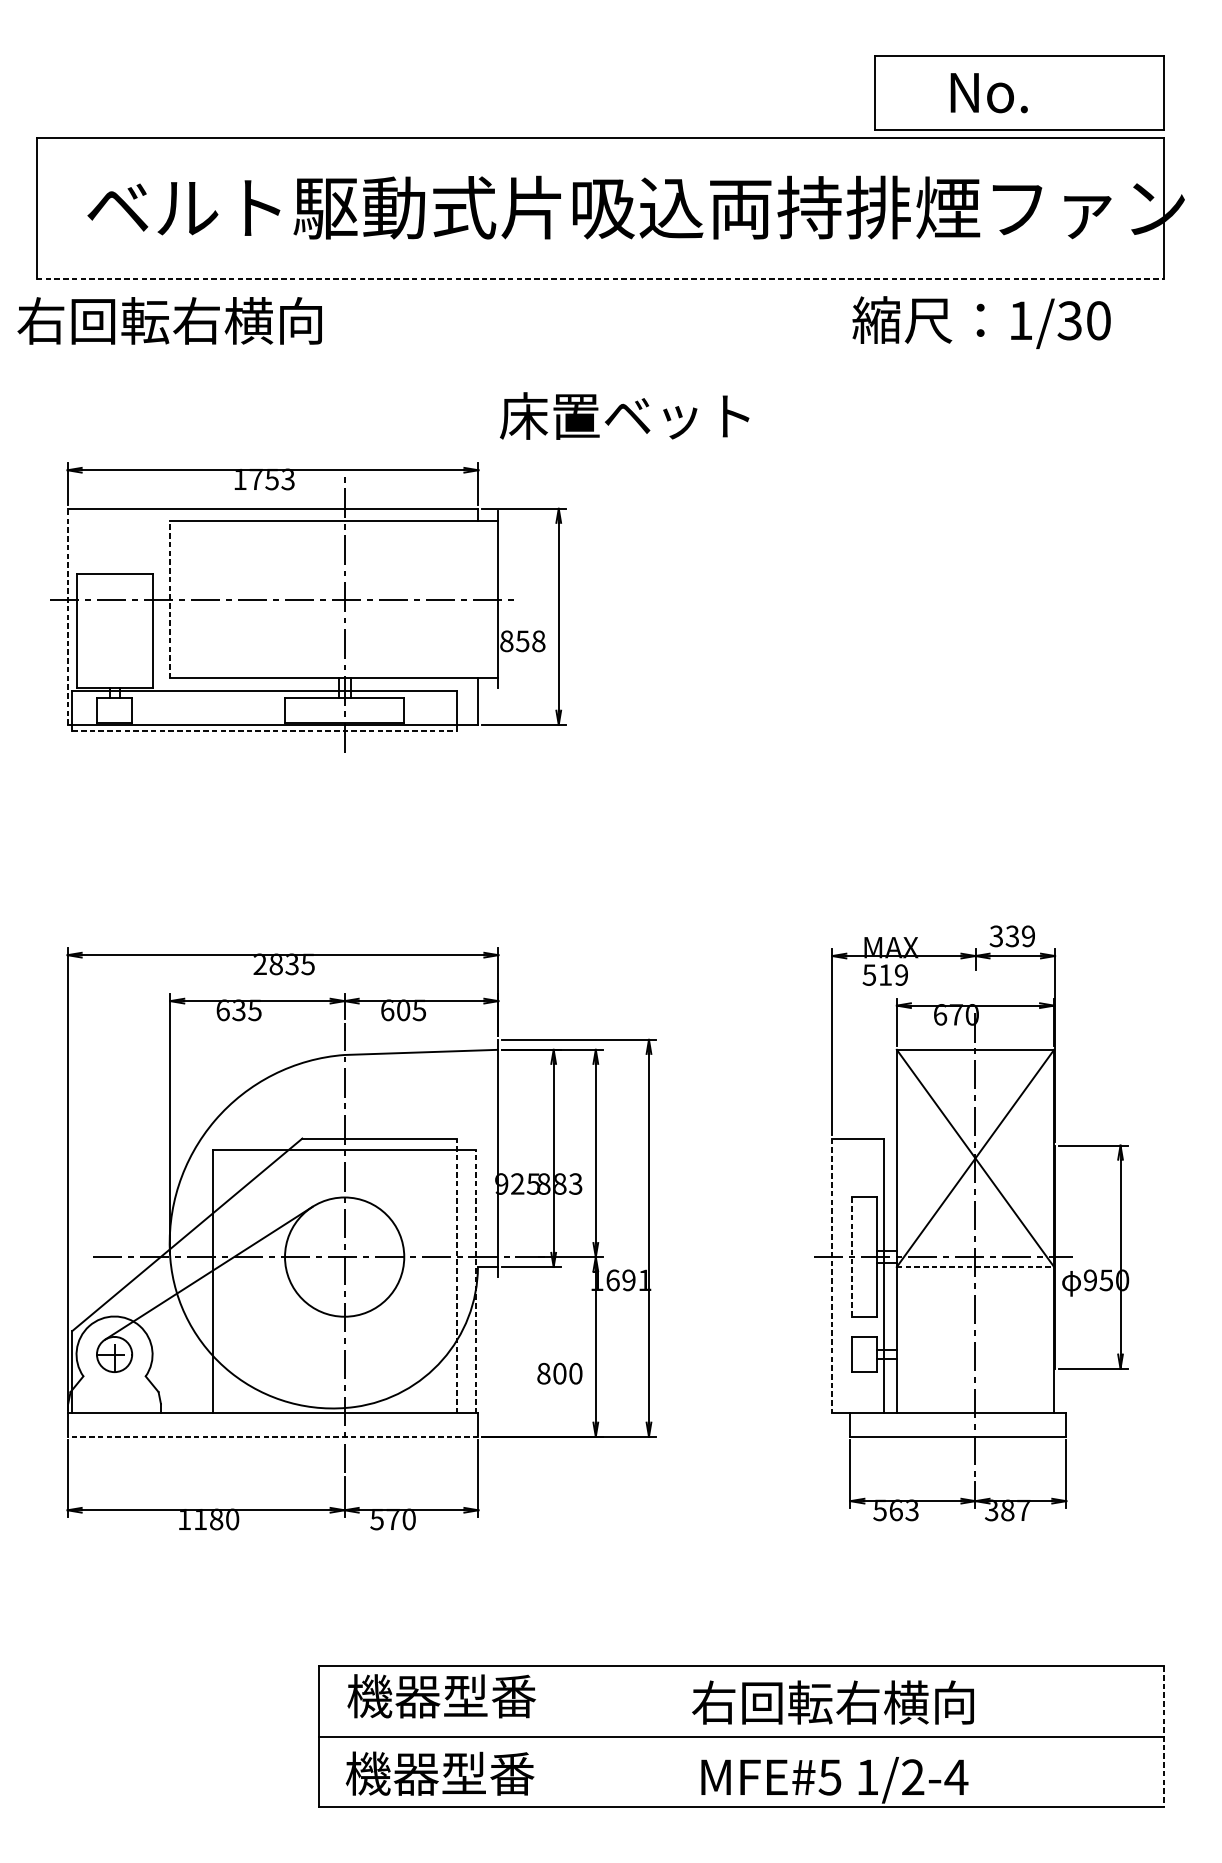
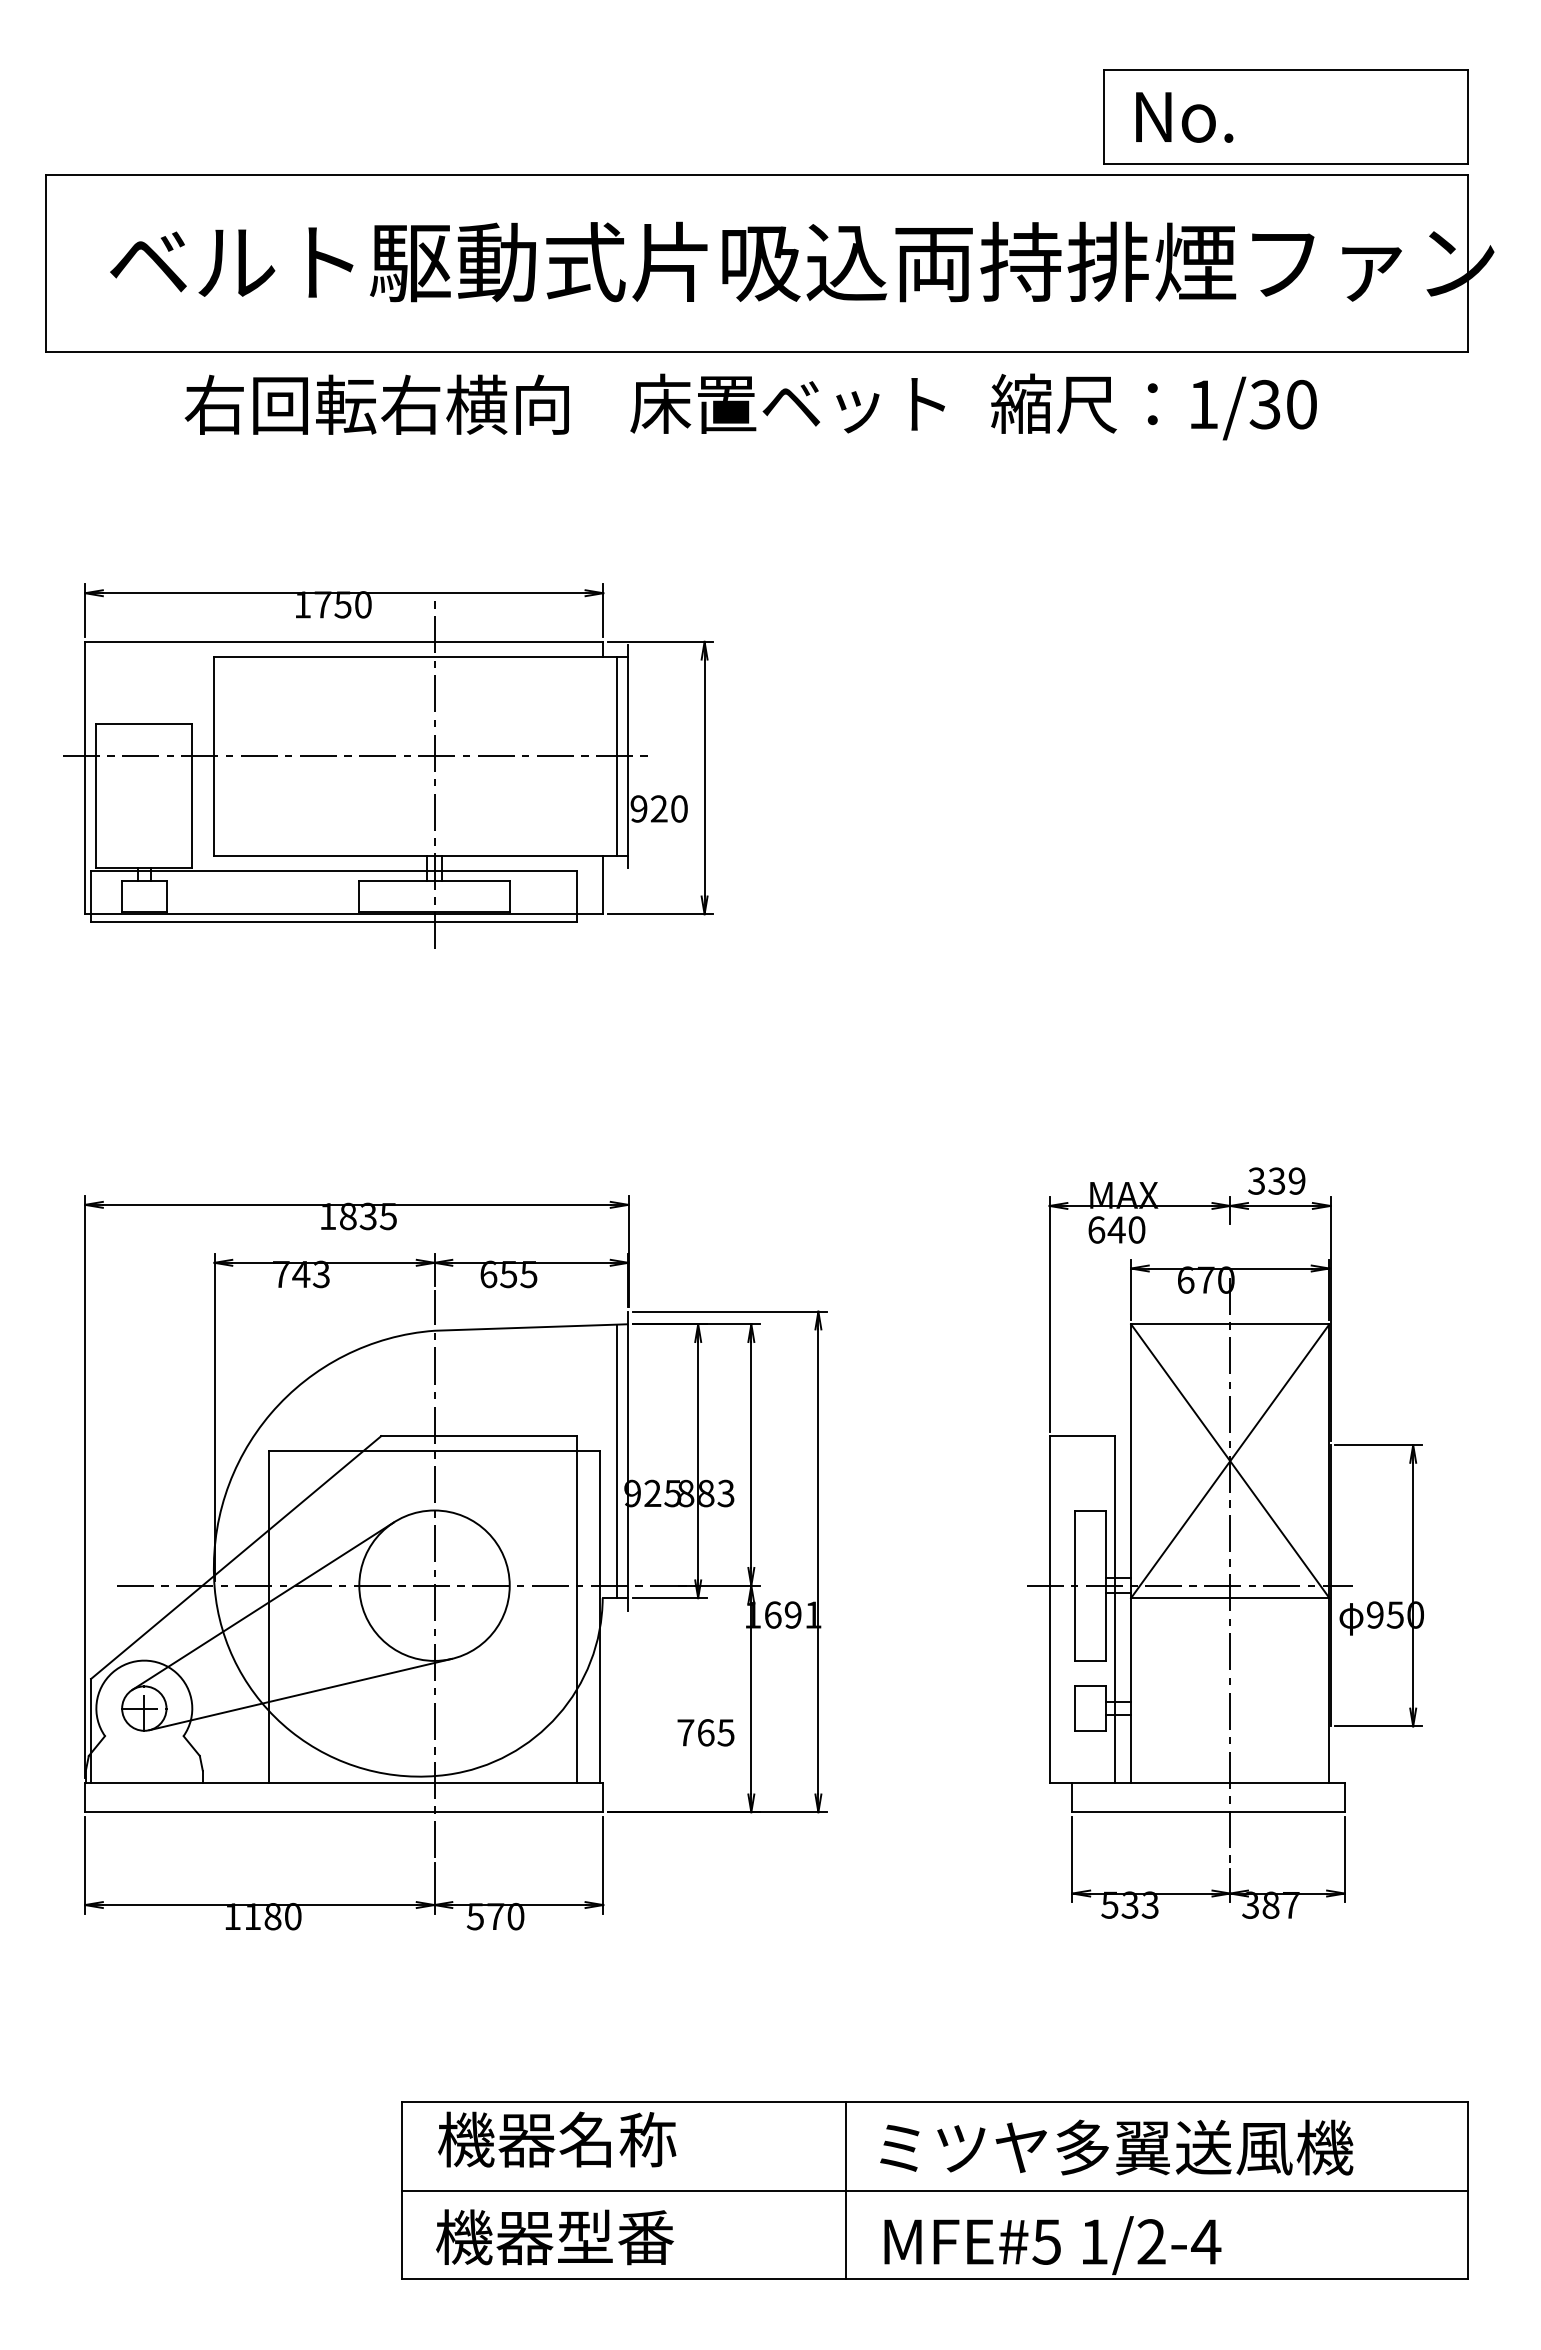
text: (989, 93) -> (1184, 117), moved
line: (600, 279) -> (757, 352), dashed -> solid
text: (169, 320) -> (376, 404), moved
text: (981, 322) -> (1153, 406), moved
text: (624, 415) -> (787, 403), moved
text: (287, 479) -> (362, 604), 1753 -> 1750
line: (169, 598) -> (213, 755), dashed -> solid
line: (488, 599) -> (616, 756), added
line: (67, 616) -> (85, 777), dashed -> solid
text: (522, 640) -> (658, 808), 858 -> 920
line: (264, 730) -> (333, 921), dashed -> solid
text: (259, 963) -> (327, 1215), 2835 -> 1835
text: (885, 974) -> (1116, 1229), 519 -> 640
text: (239, 1010) -> (301, 1274), 635 -> 743
text: (403, 1010) -> (508, 1274), 605 -> 655
line: (488, 1158) -> (616, 1461), added
line: (852, 1257) -> (1074, 1586), dashed -> solid
line: (975, 1267) -> (1230, 1598), dashed -> solid
line: (457, 1275) -> (576, 1608), dashed -> solid
line: (832, 1275) -> (1049, 1609), dashed -> solid
line: (476, 1281) -> (600, 1616), dashed -> solid
line: (238, 1343) -> (300, 1694), added
text: (559, 1373) -> (705, 1732), 800 -> 765
line: (272, 1436) -> (343, 1812), dashed -> solid
text: (895, 1509) -> (1129, 1904), 563 -> 533
text: (489, 1696) -> (617, 2139), 機器型番 -> 機器名称
text: (882, 1702) -> (1112, 2147), 右回転右横向 -> ミツヤ多翼送風機
line: (670, 1736) -> (845, 2190), added
line: (1163, 1736) -> (1467, 2190), dashed -> solid

